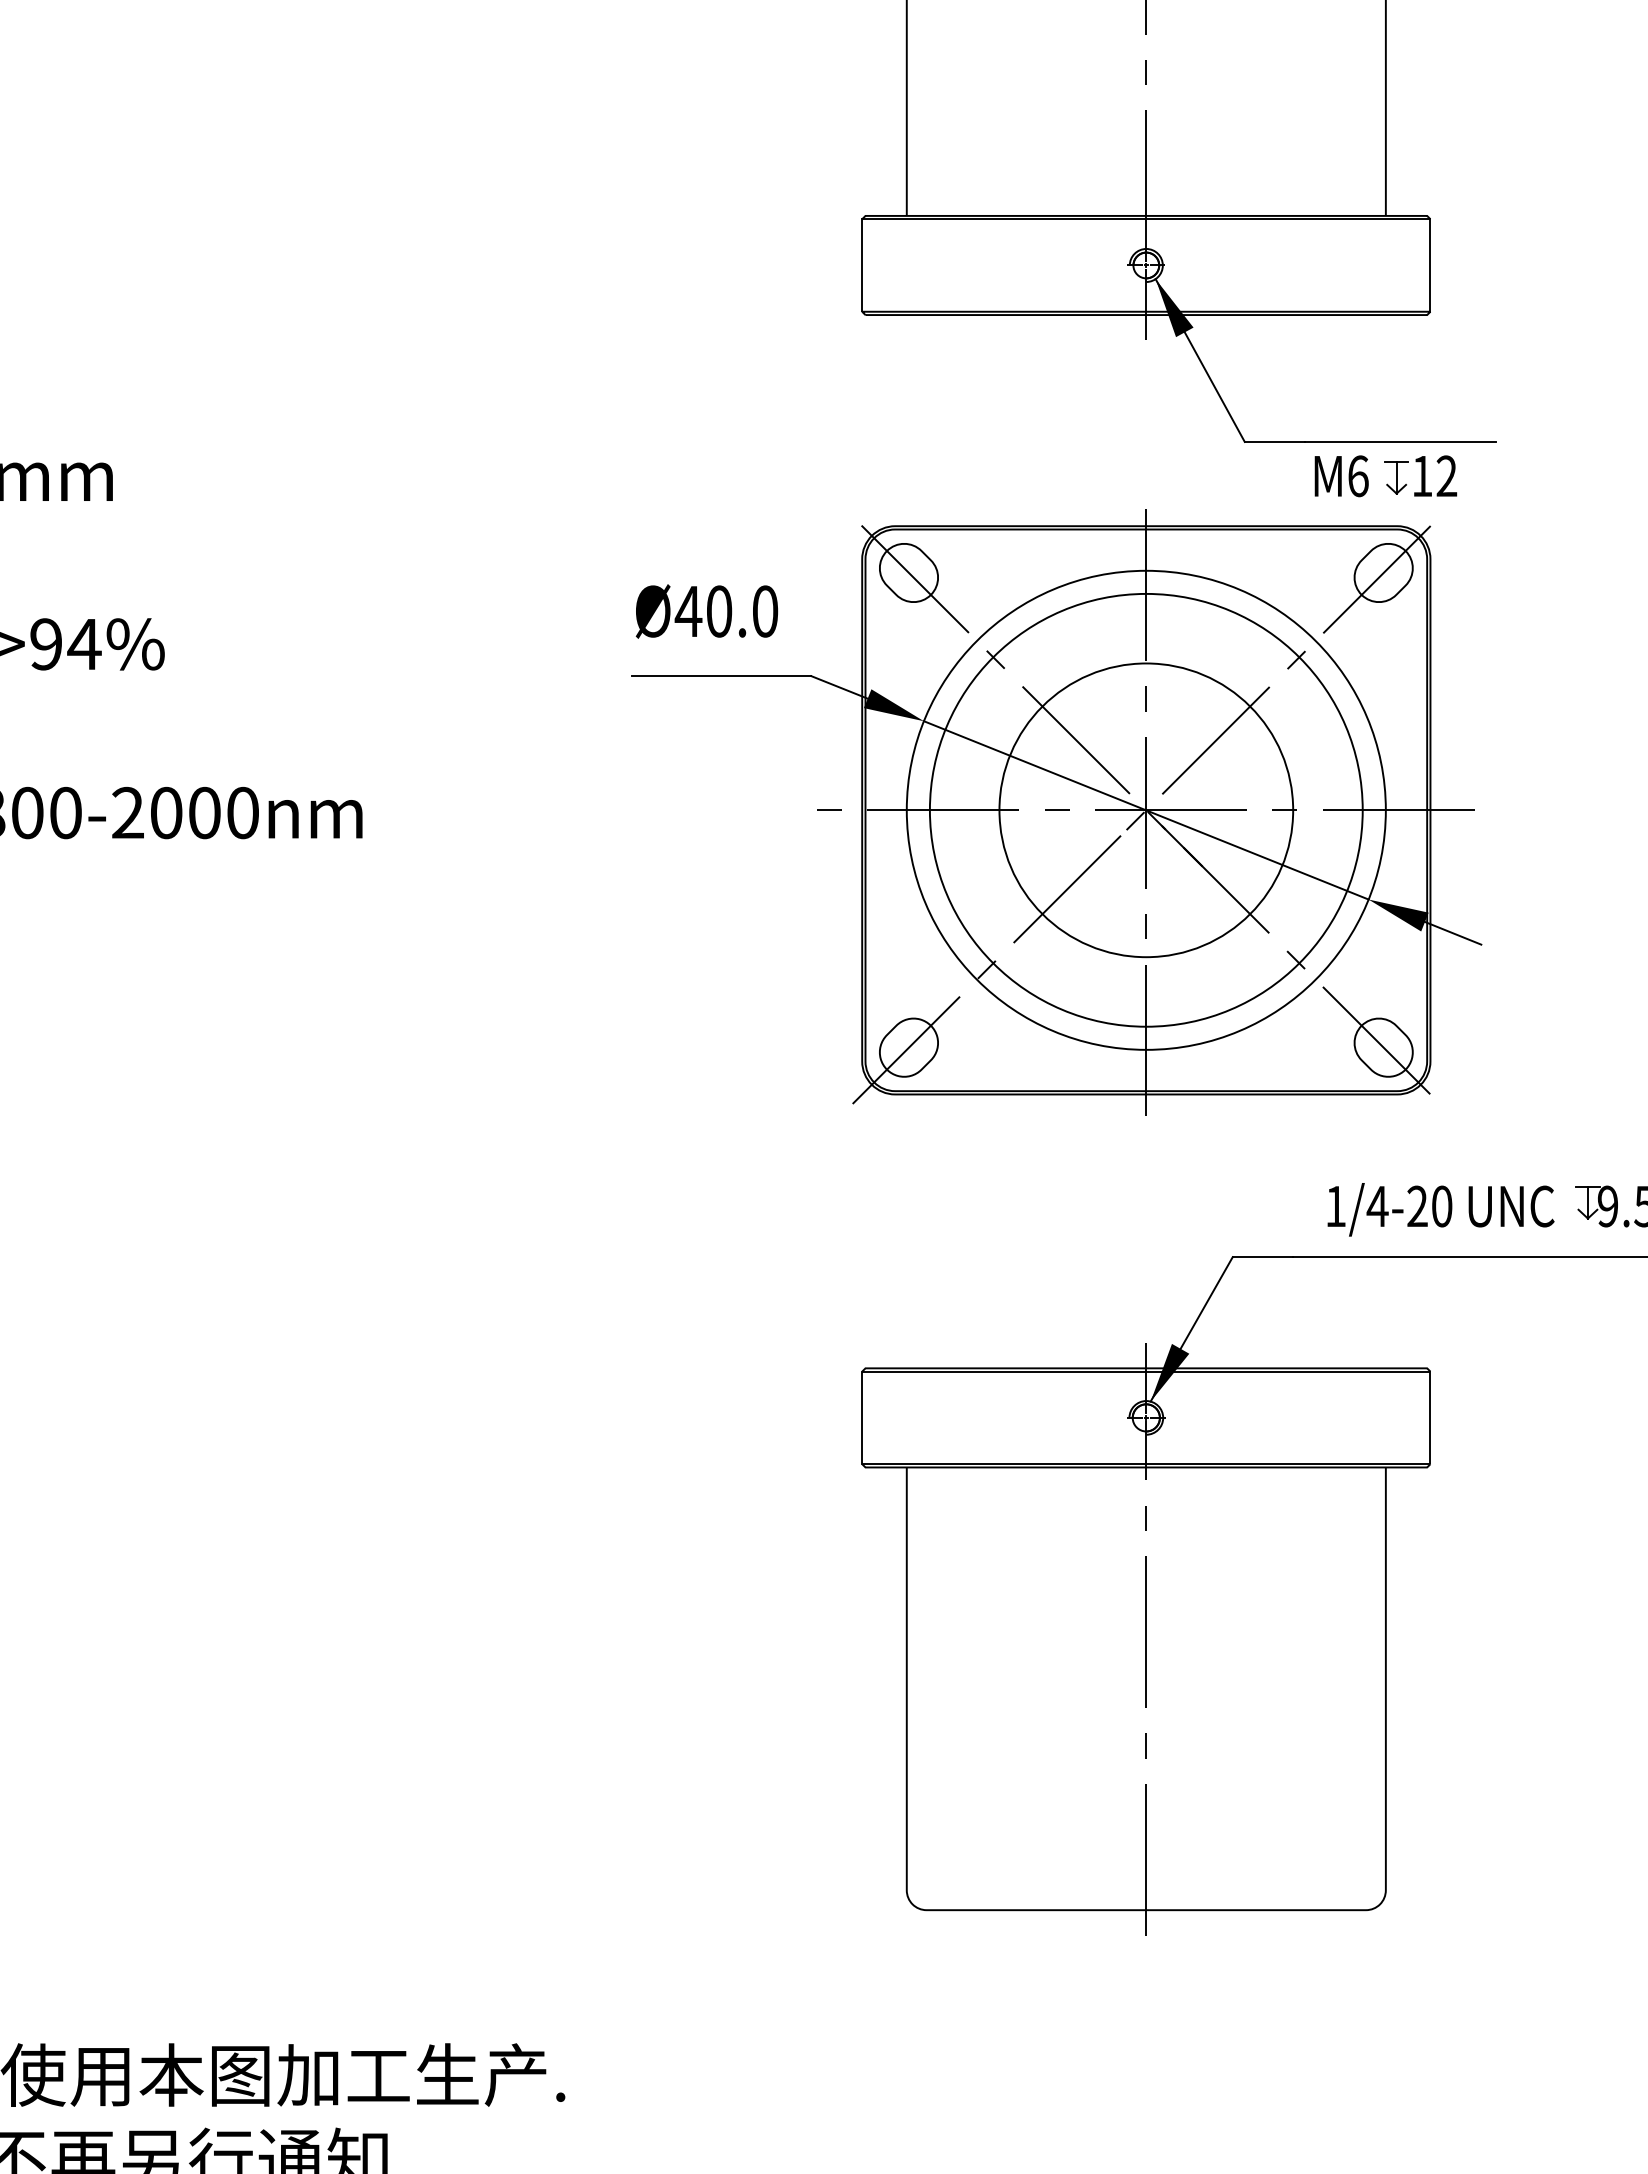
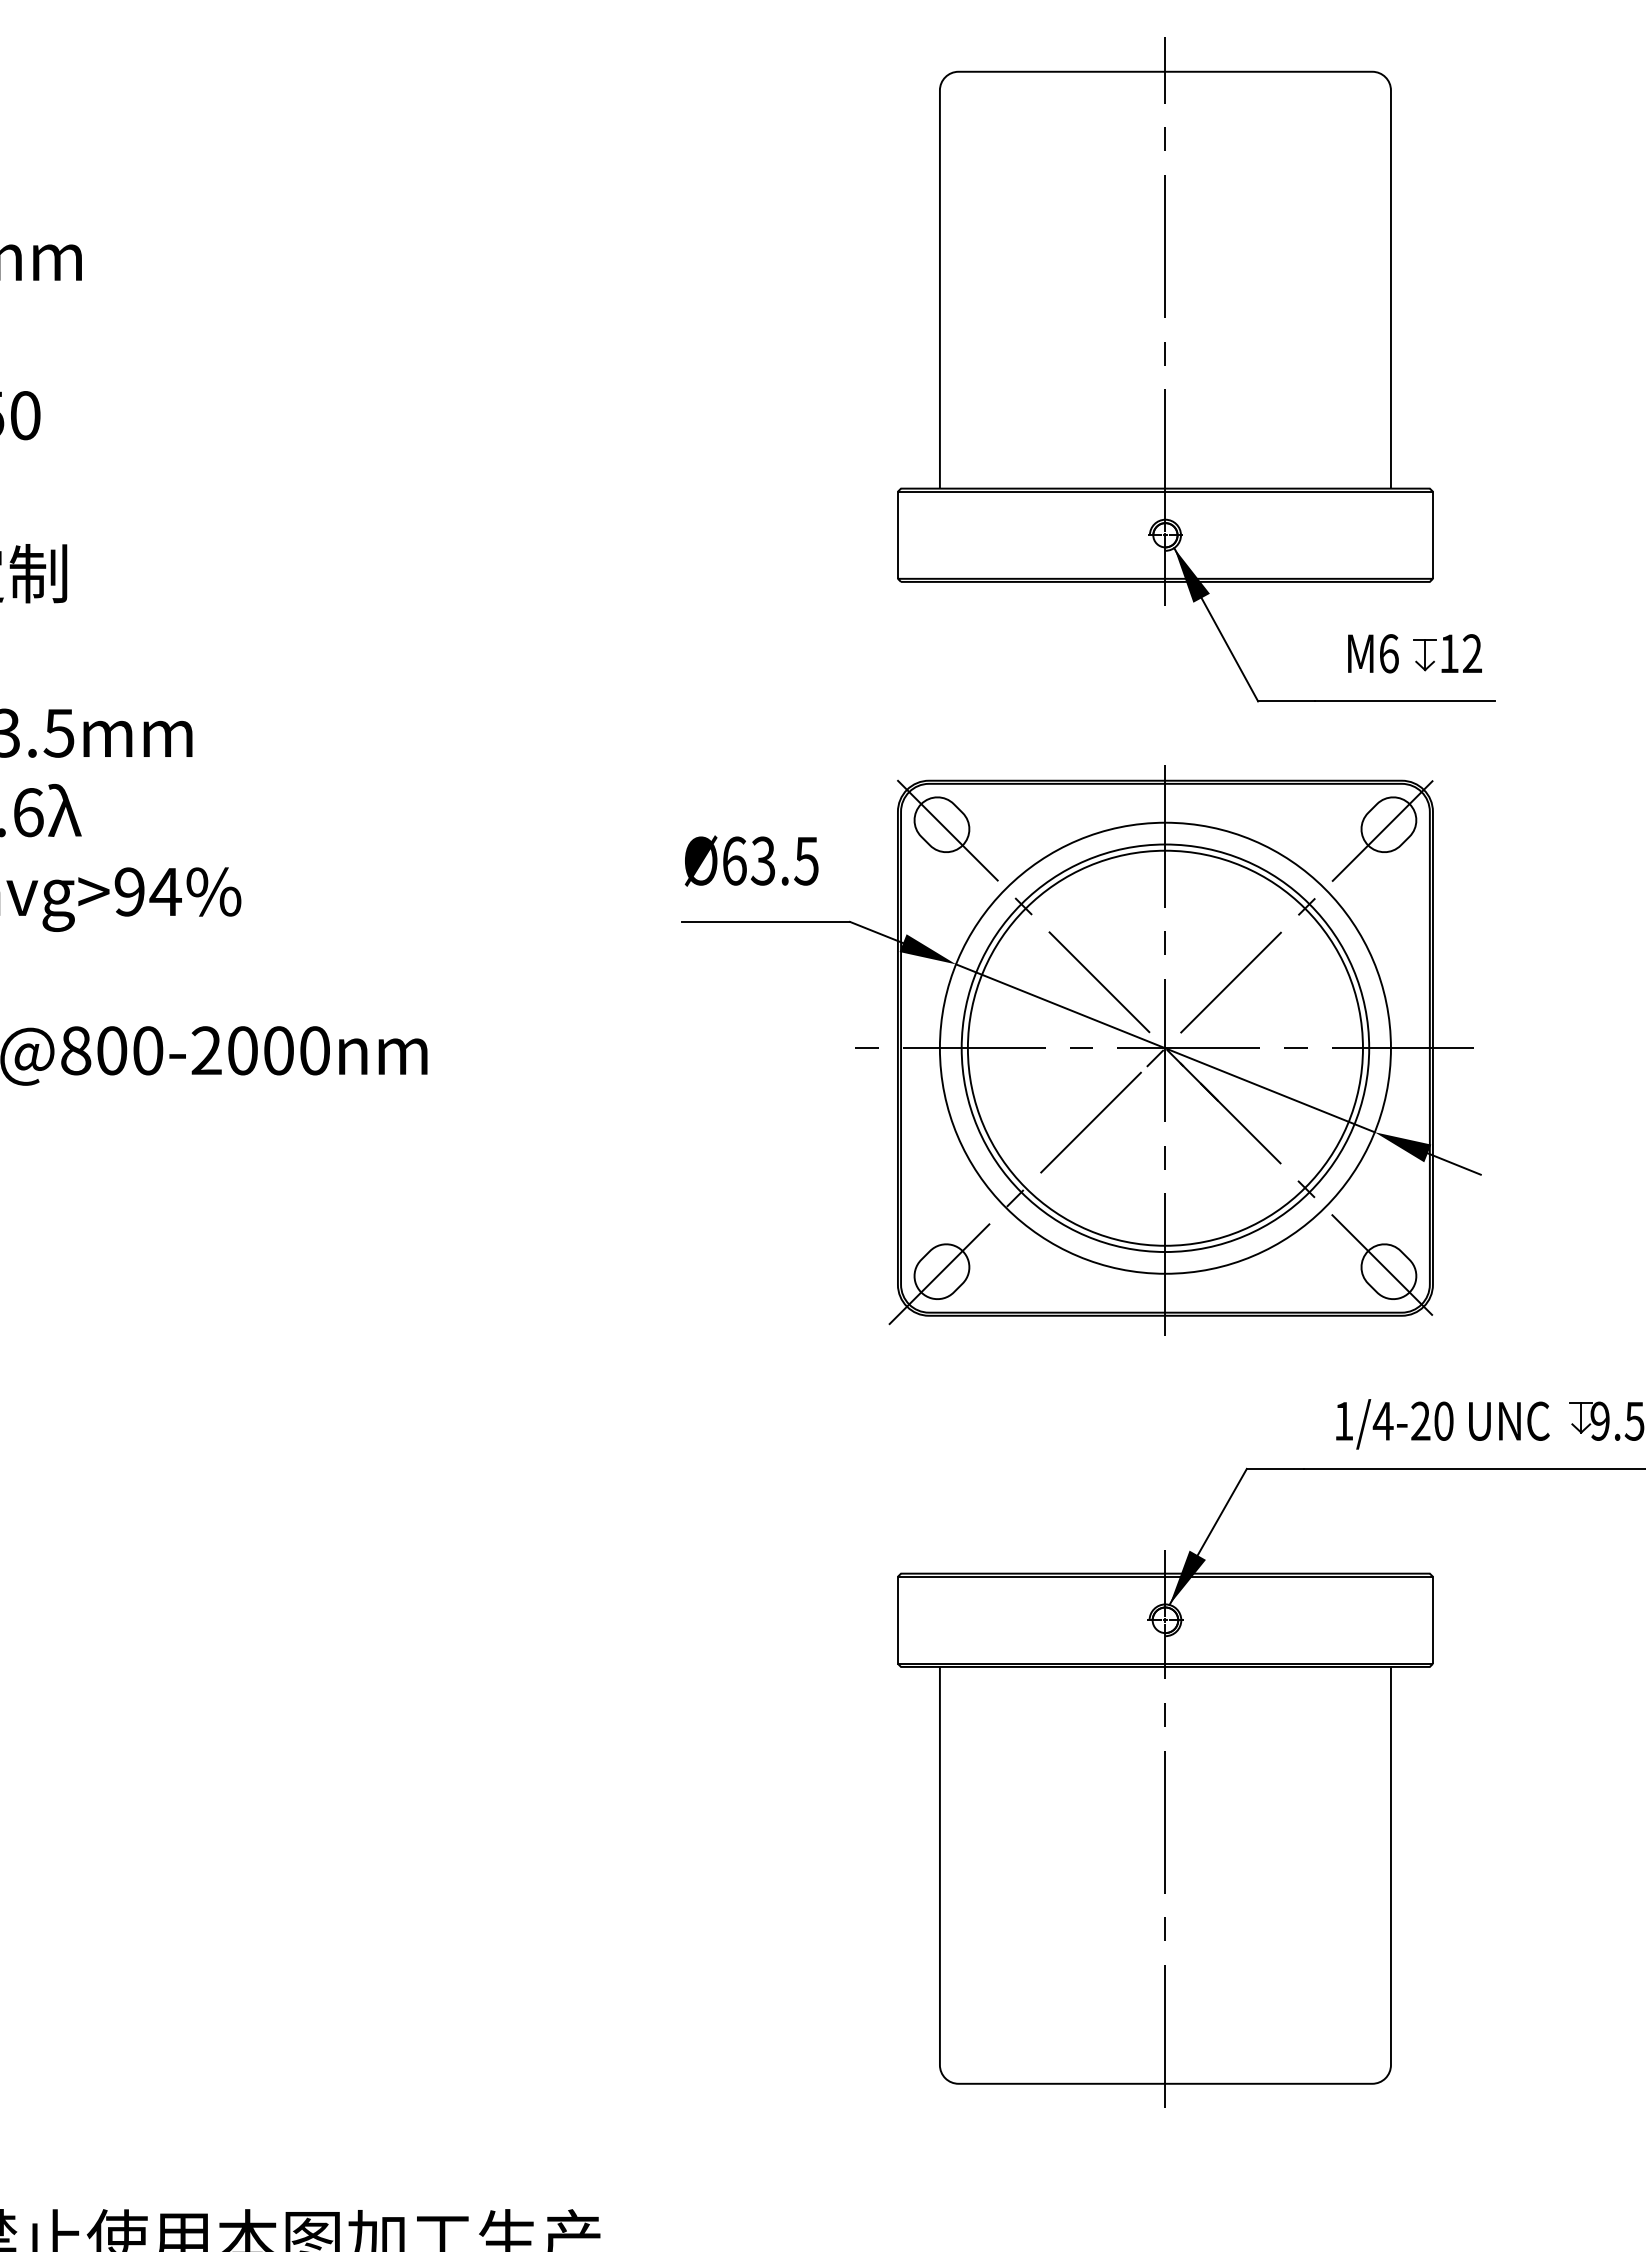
part: (1387, 483) -> (1416, 660), moved
text: (725, 610) -> (769, 860), Ø40.0 -> Ø63.5
circle: (1145, 809) -> (1164, 1047), size x1.43

